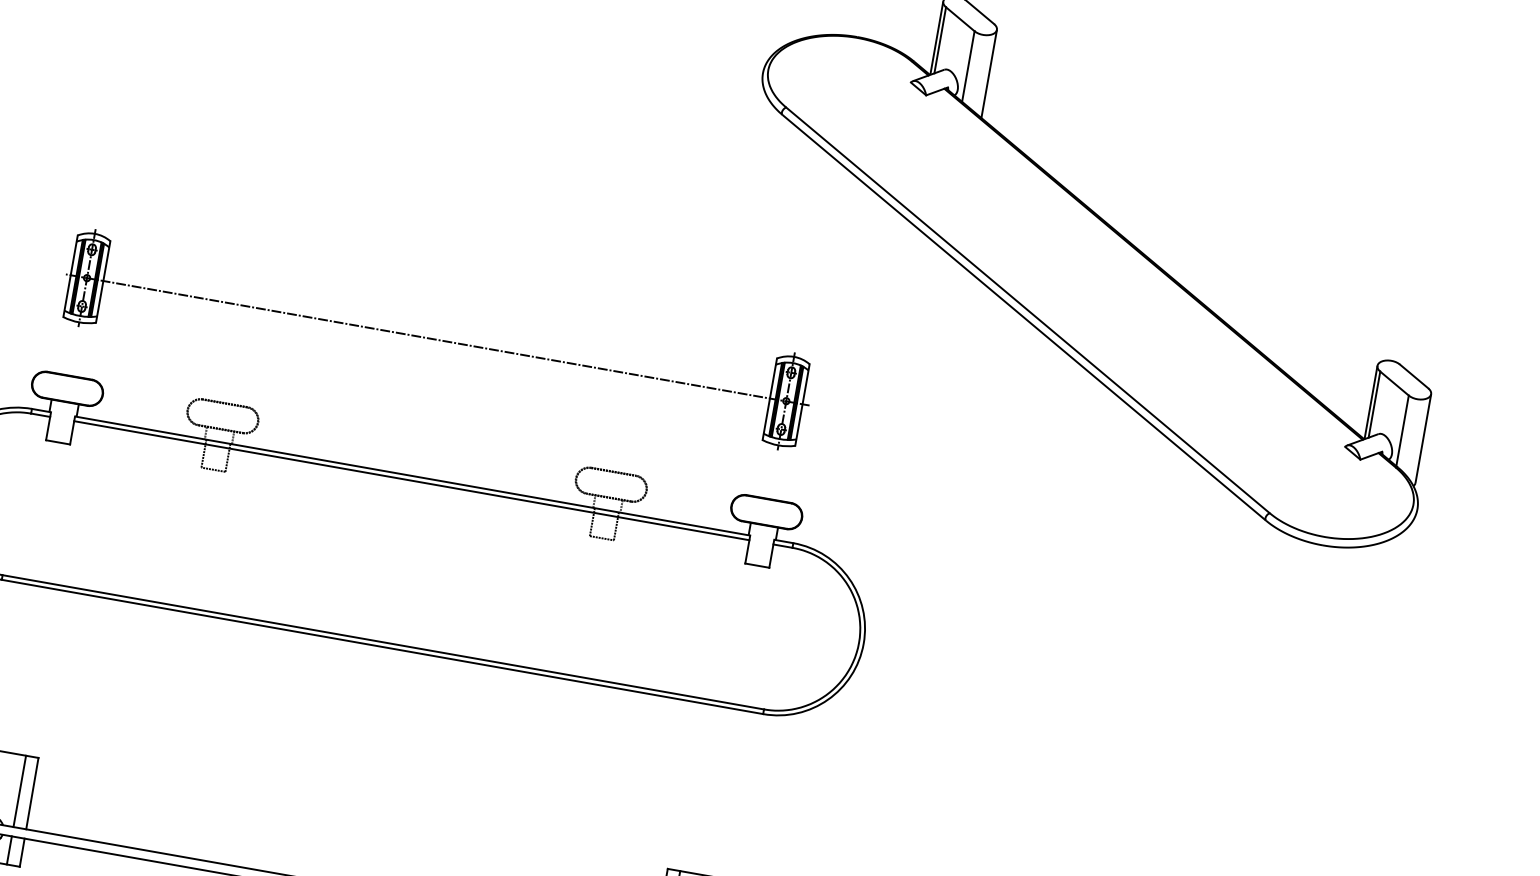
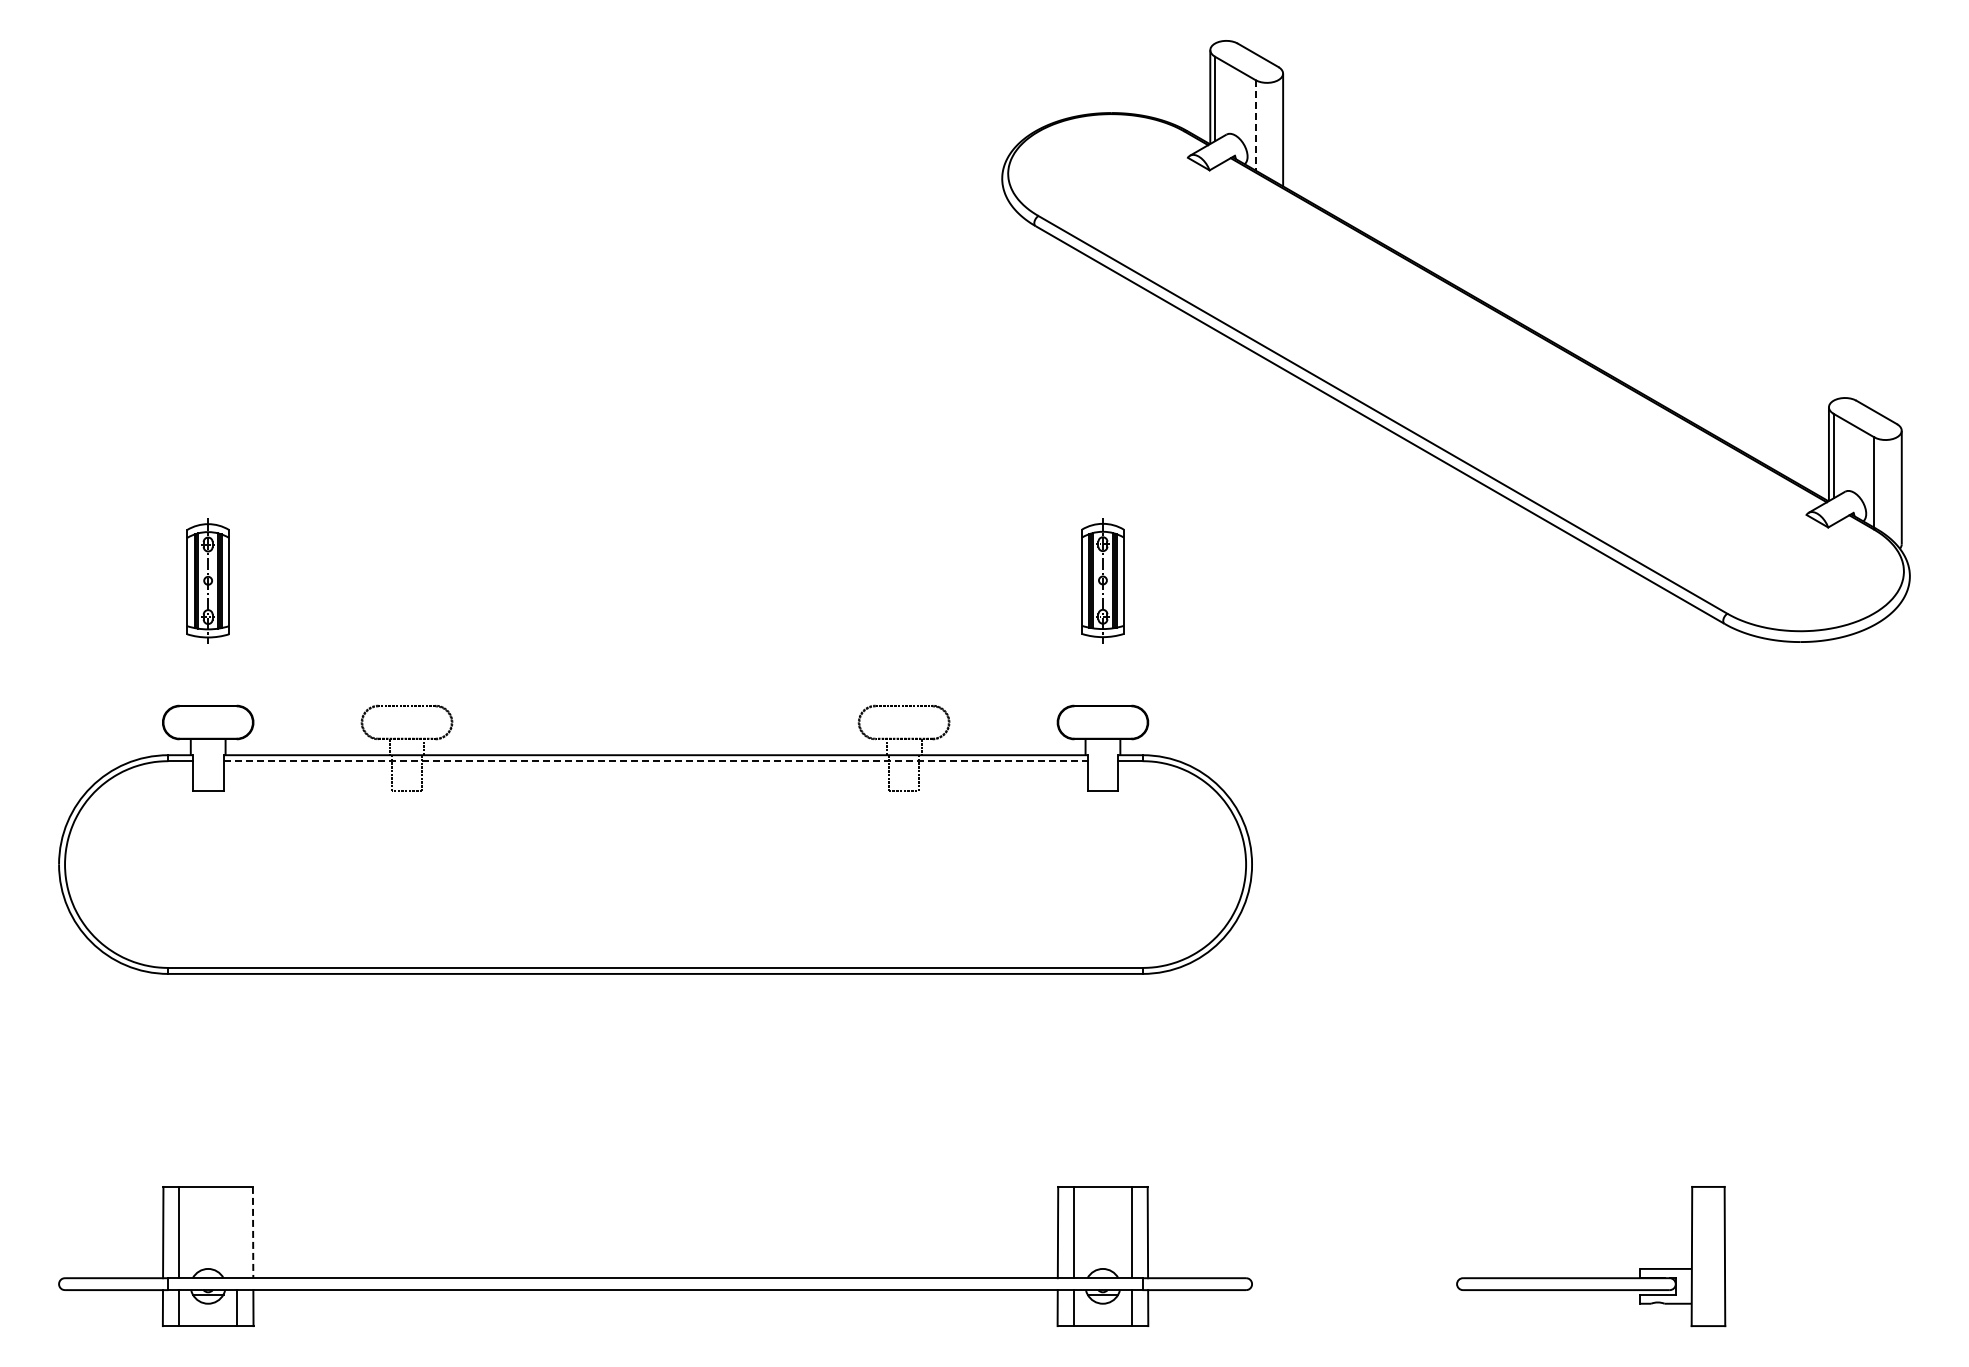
line: (968, 66) -> (1255, 125), solid -> dashed
line: (437, 339) -> (656, 580), removed
line: (412, 481) -> (656, 761), solid -> dashed
line: (20, 791) -> (237, 1232), removed
line: (32, 793) -> (253, 1232), solid -> dashed

